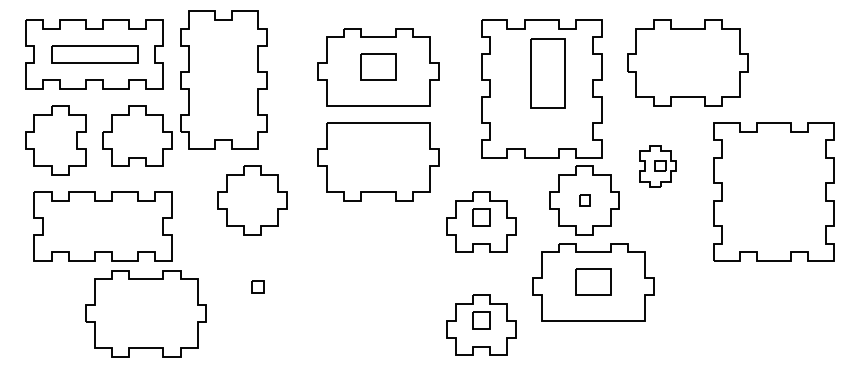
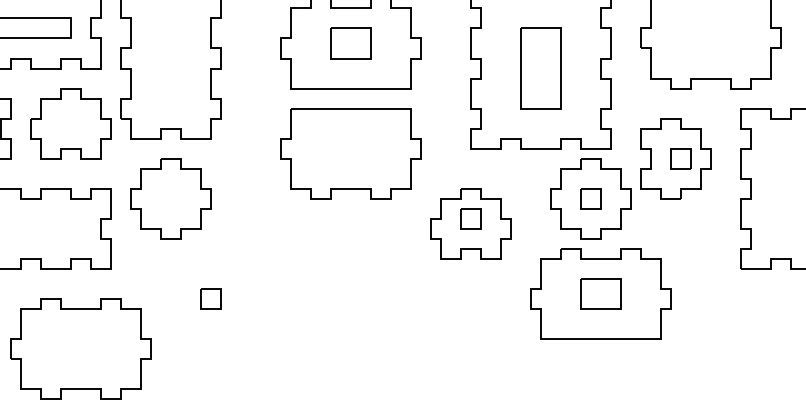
part: (547, 73) -> (541, 68), moved
part: (657, 166) -> (675, 158), size x1.67
part: (252, 200) -> (171, 198), moved
part: (584, 200) -> (591, 198), size x1.67
part: (257, 286) -> (210, 298), size x1.43
part: (145, 313) -> (80, 348), moved
part: (481, 324) -> (471, 342), removed

